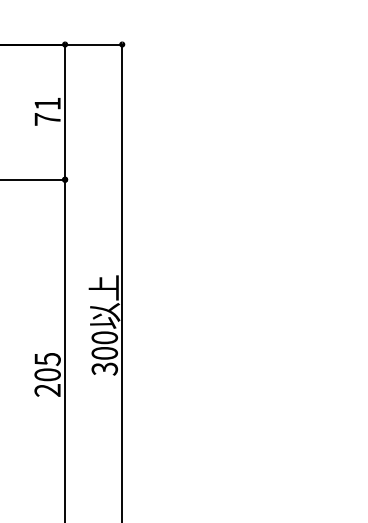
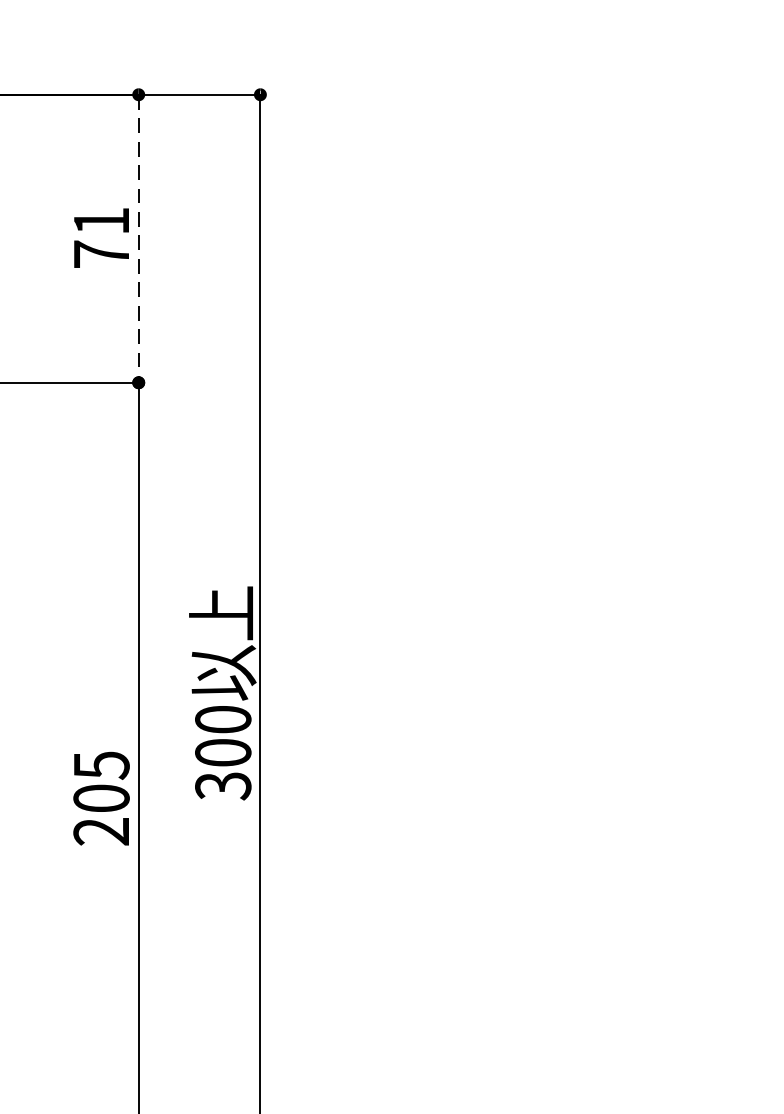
line: (65, 112) -> (139, 239), solid -> dashed

